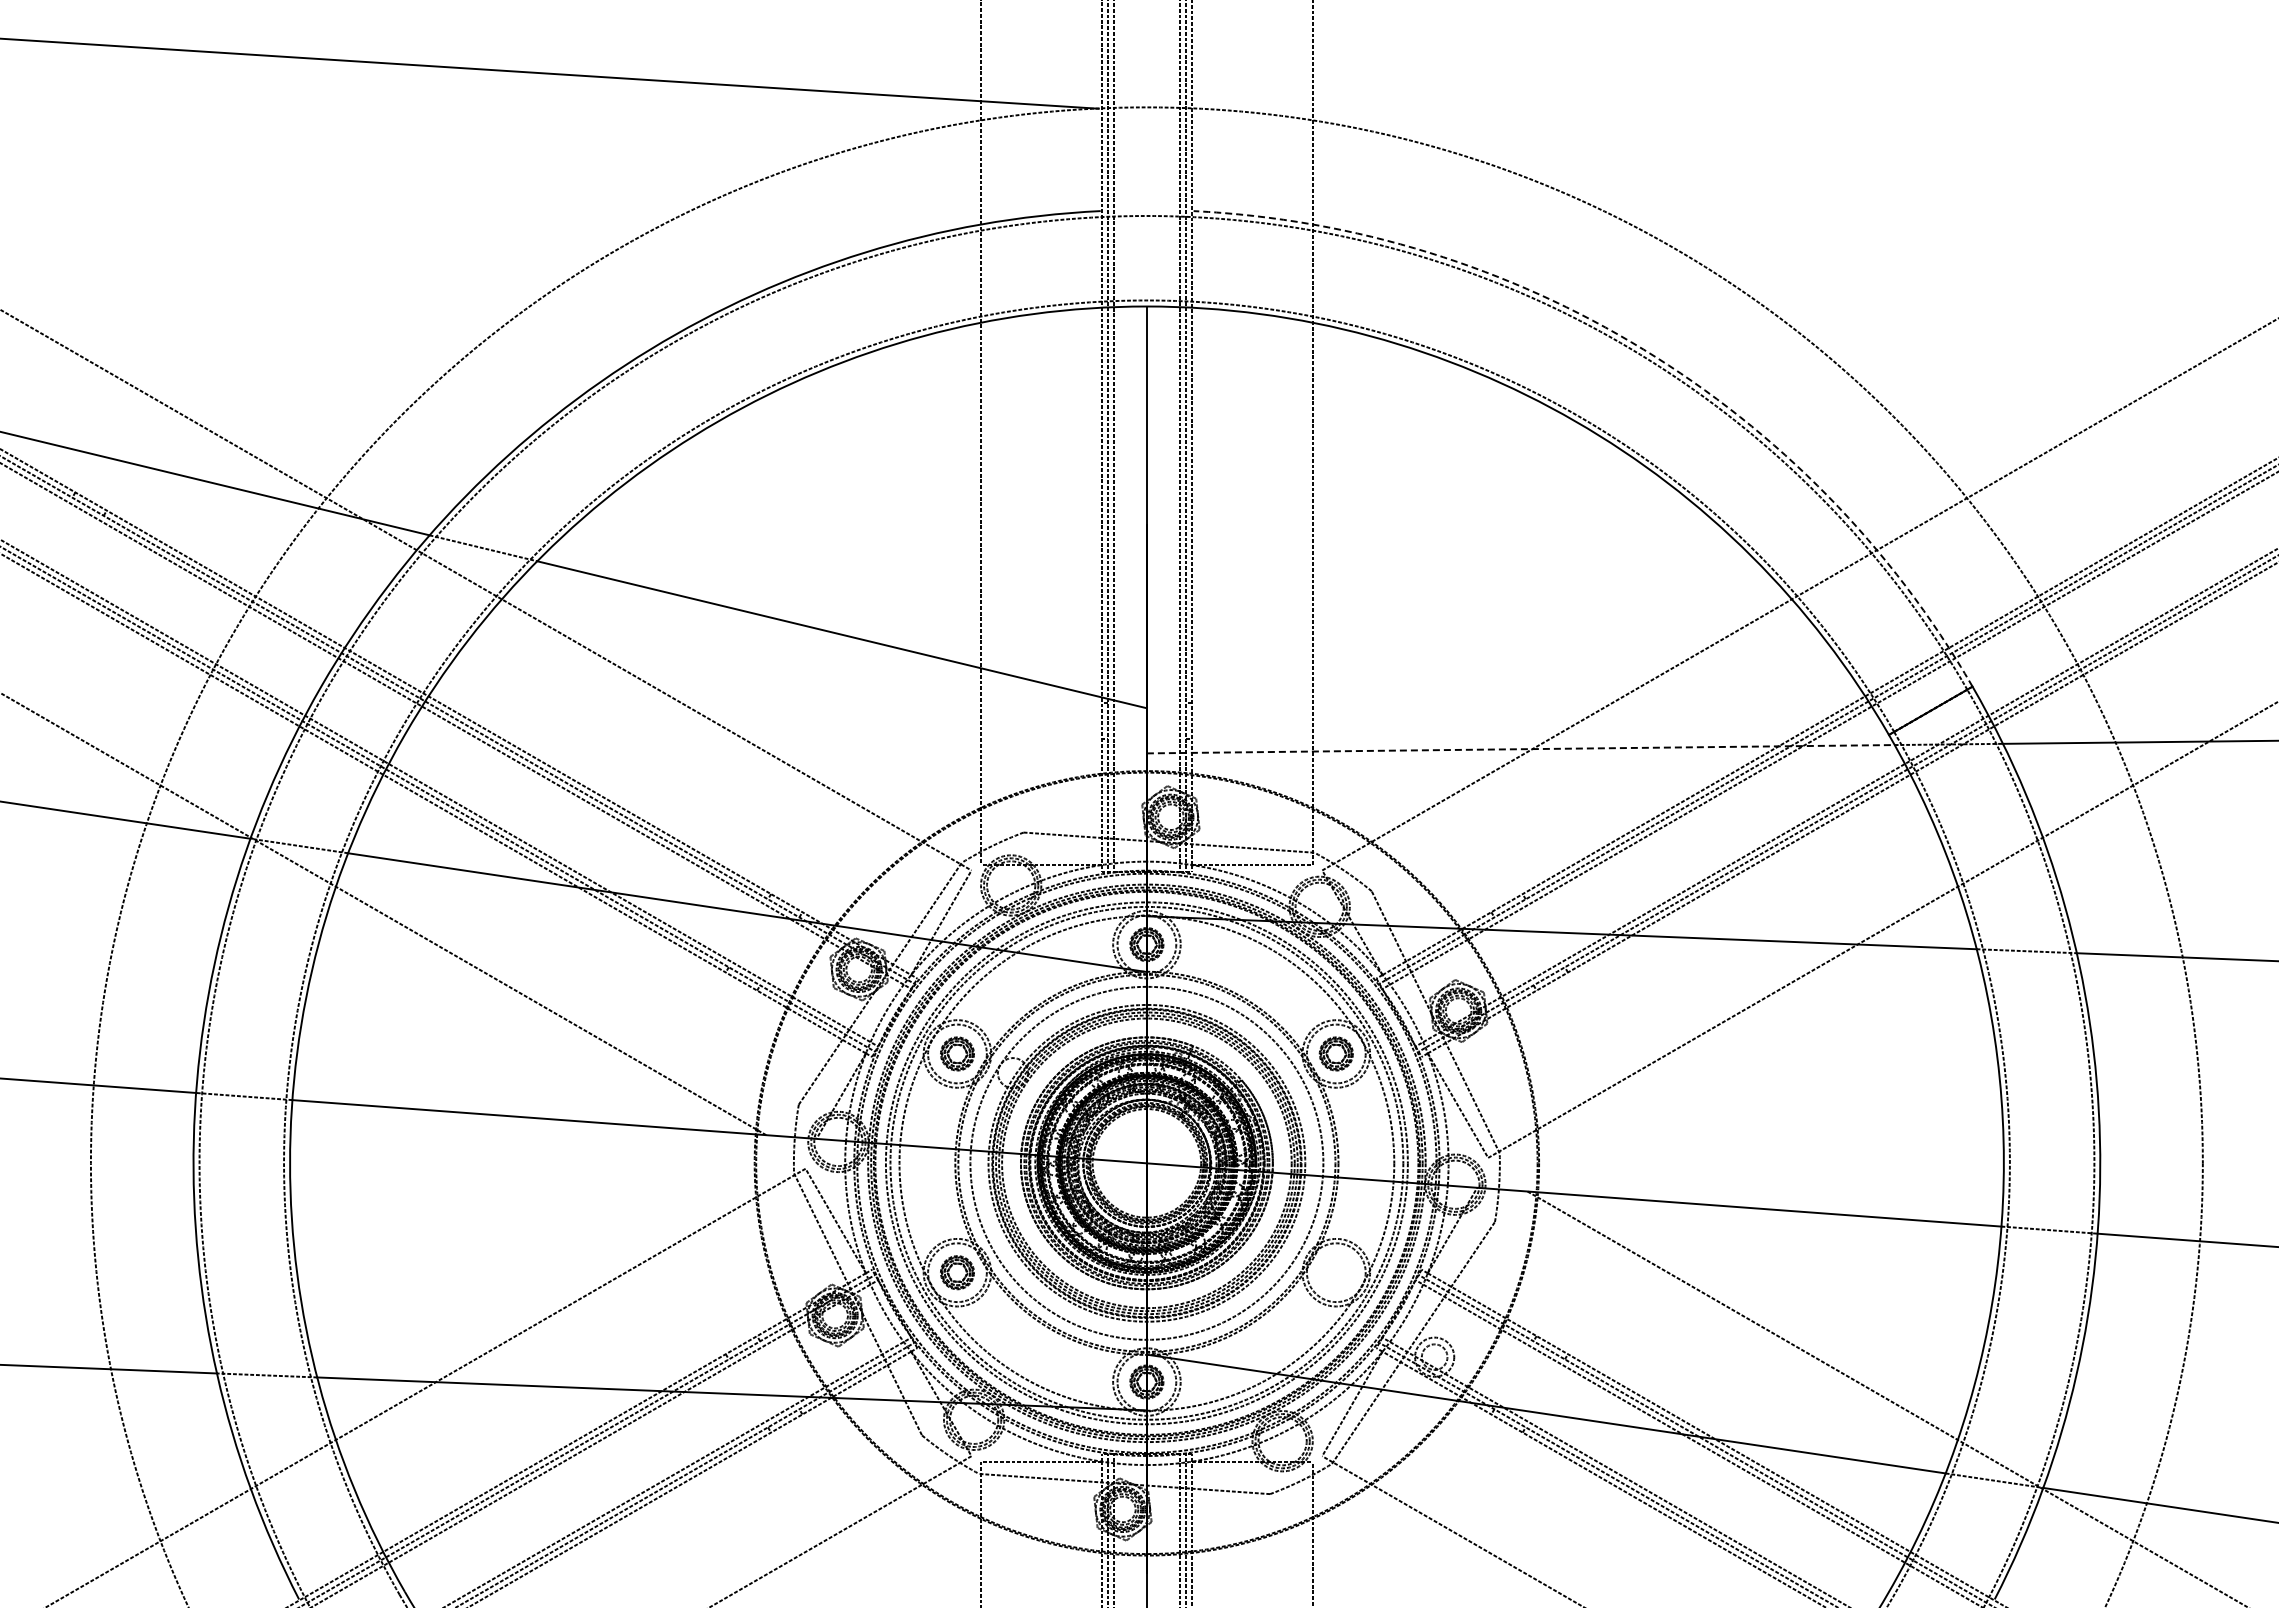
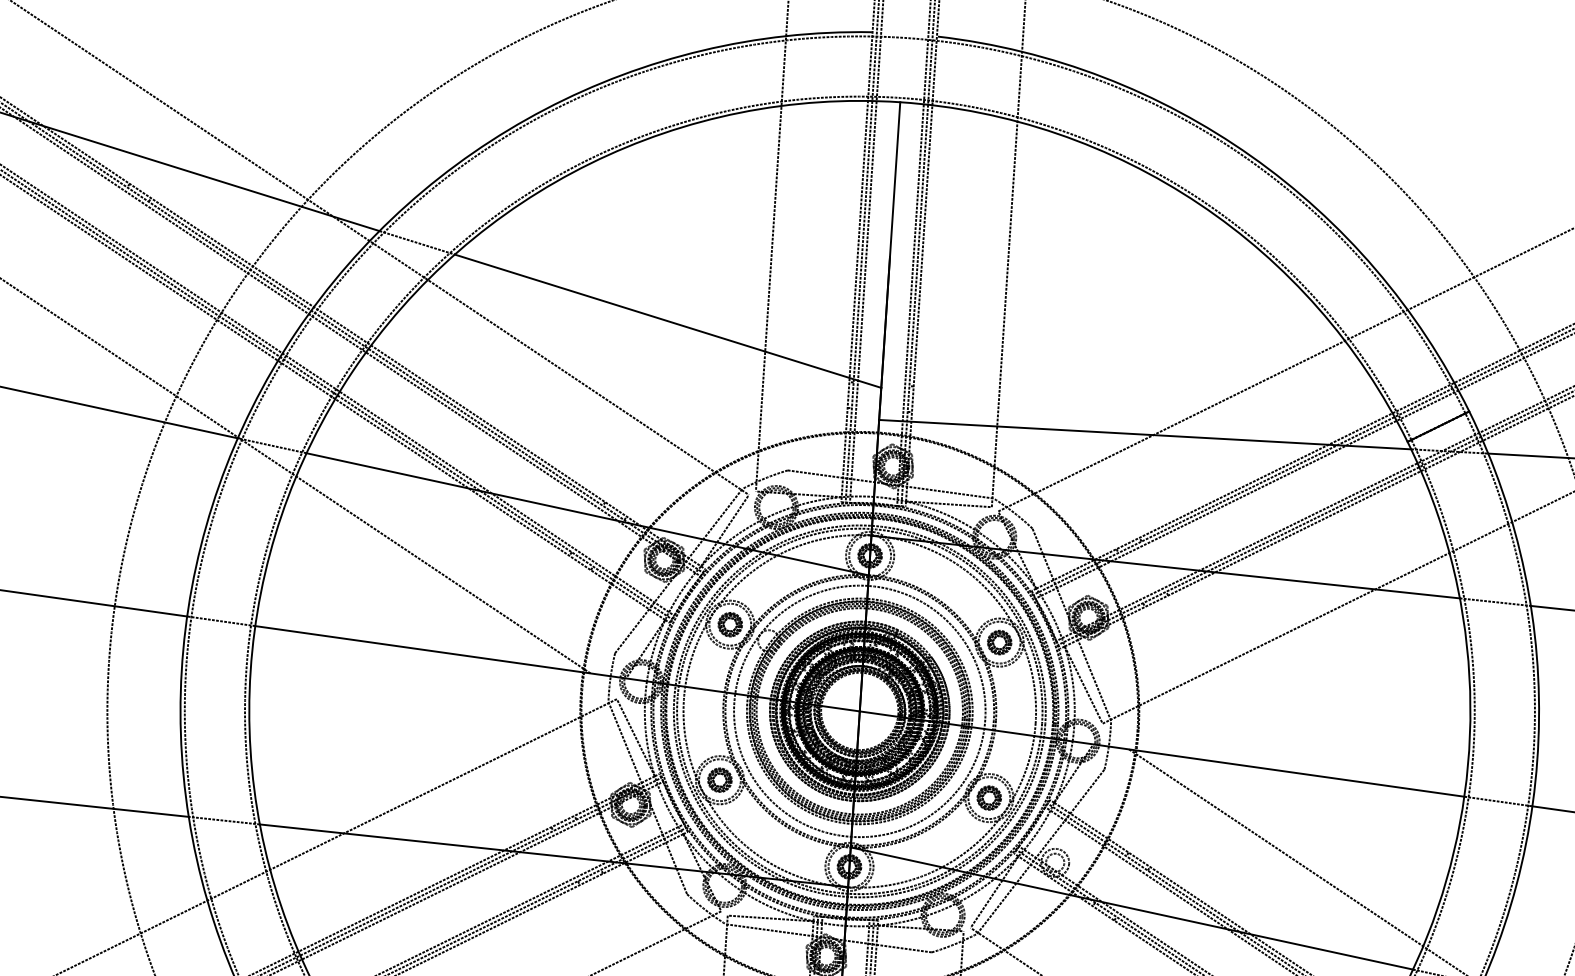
arc: (1643, 349) -> (1251, 156), dashed -> solid
line: (1520, 749) -> (1144, 434), dashed -> solid
part: (1335, 1272) -> (988, 797), added

